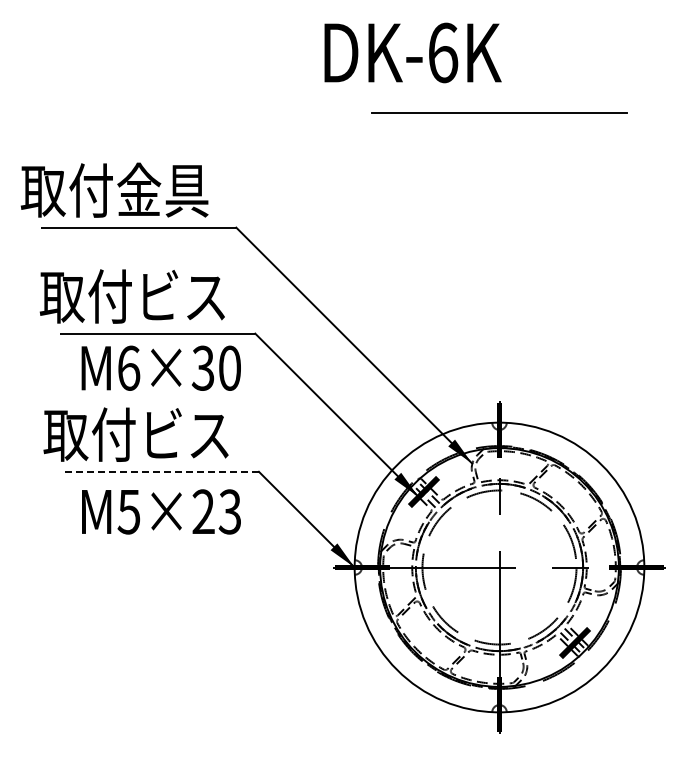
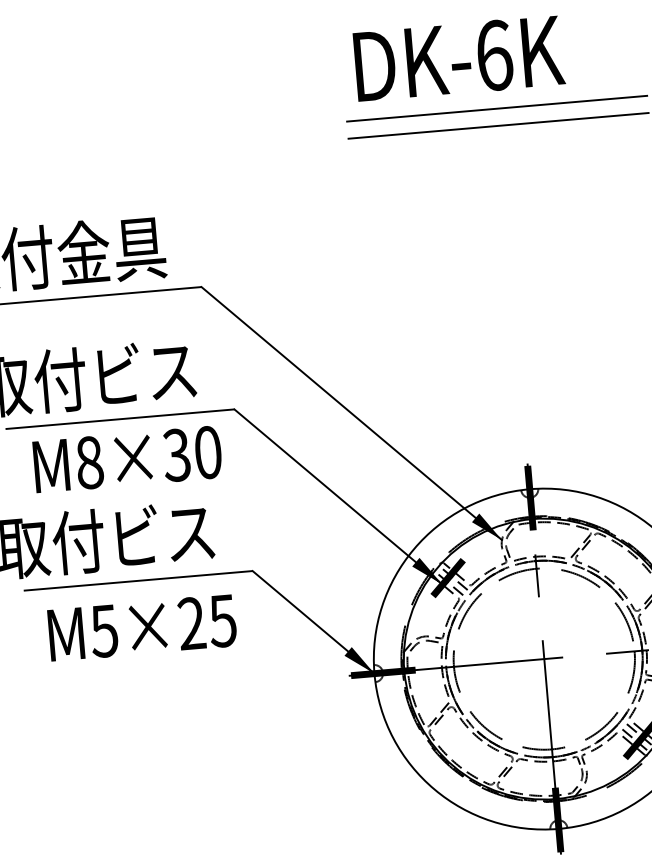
text: (412, 52) -> (458, 58), moved
line: (499, 98) -> (497, 109), added
text: (129, 367) -> (90, 461), M6×30 -> M8×30
line: (161, 471) -> (138, 580), dashed -> solid
text: (229, 511) -> (222, 620), M5×23 -> M5×25

